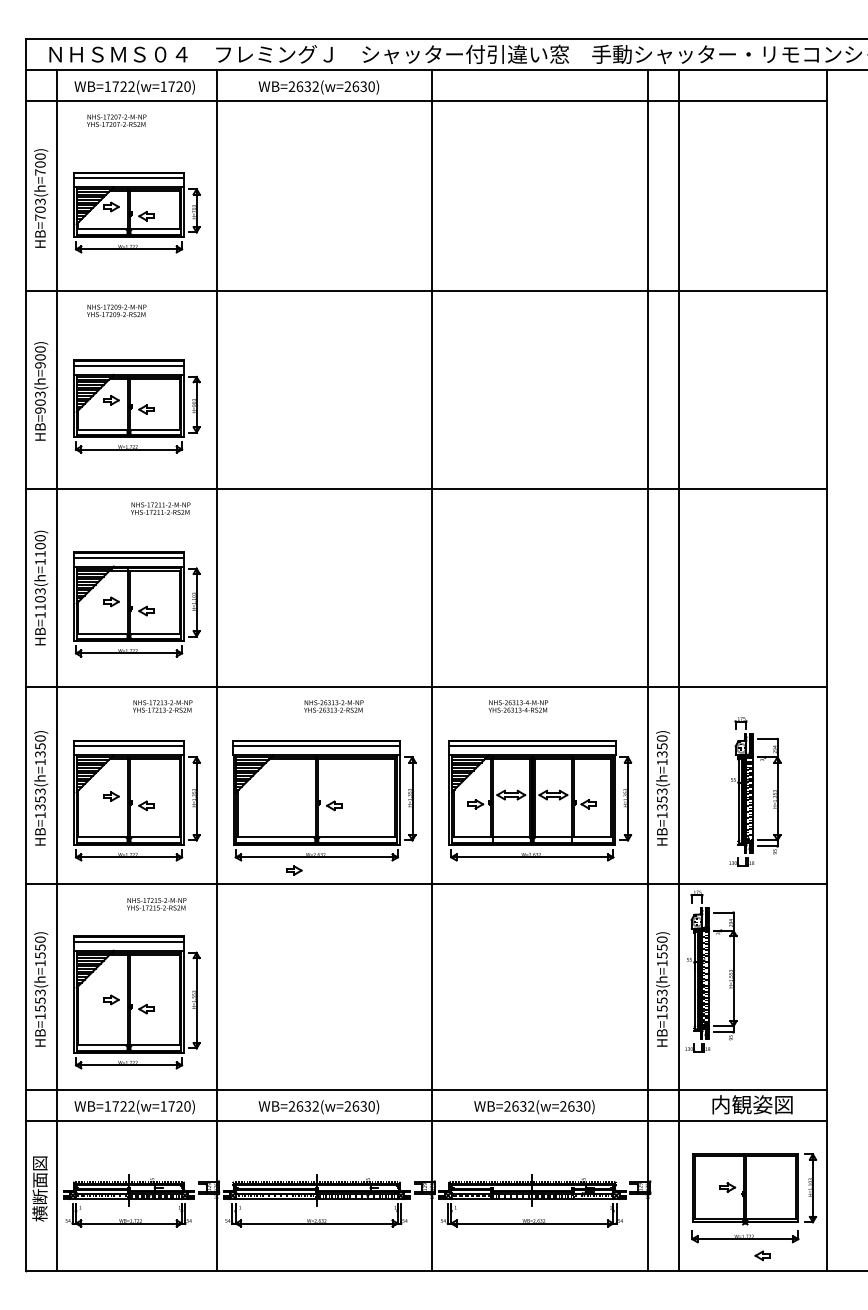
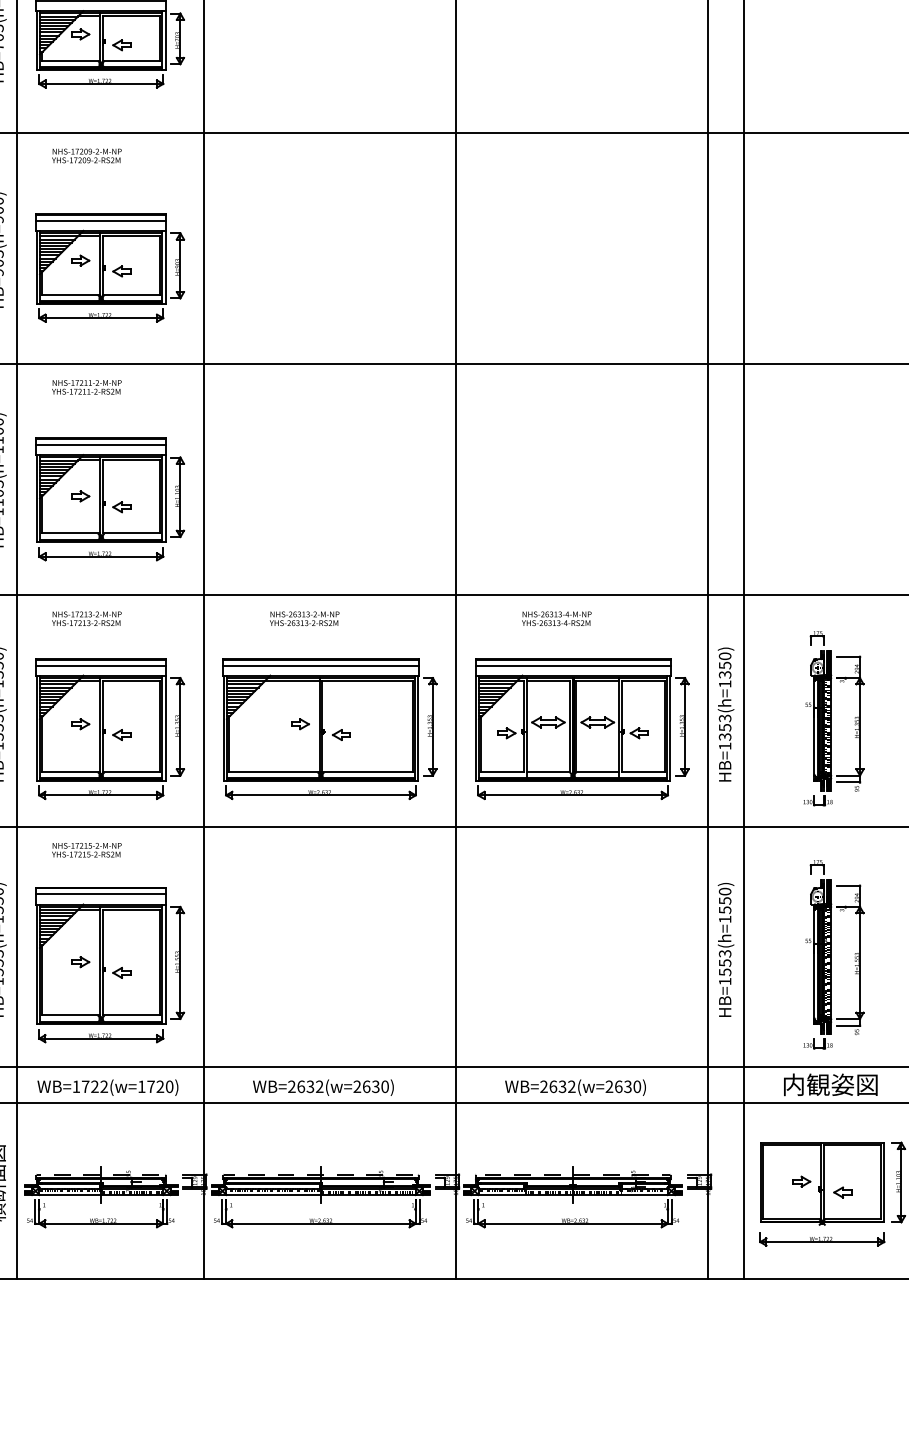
text: (160, 508) -> (86, 387), moved
text: (162, 706) -> (86, 618), moved
text: (333, 706) -> (304, 618), moved
part: (294, 870) -> (300, 724), moved
text: (156, 904) -> (86, 850), moved
part: (711, 971) -> (834, 954), moved
part: (762, 1255) -> (842, 1192), moved

